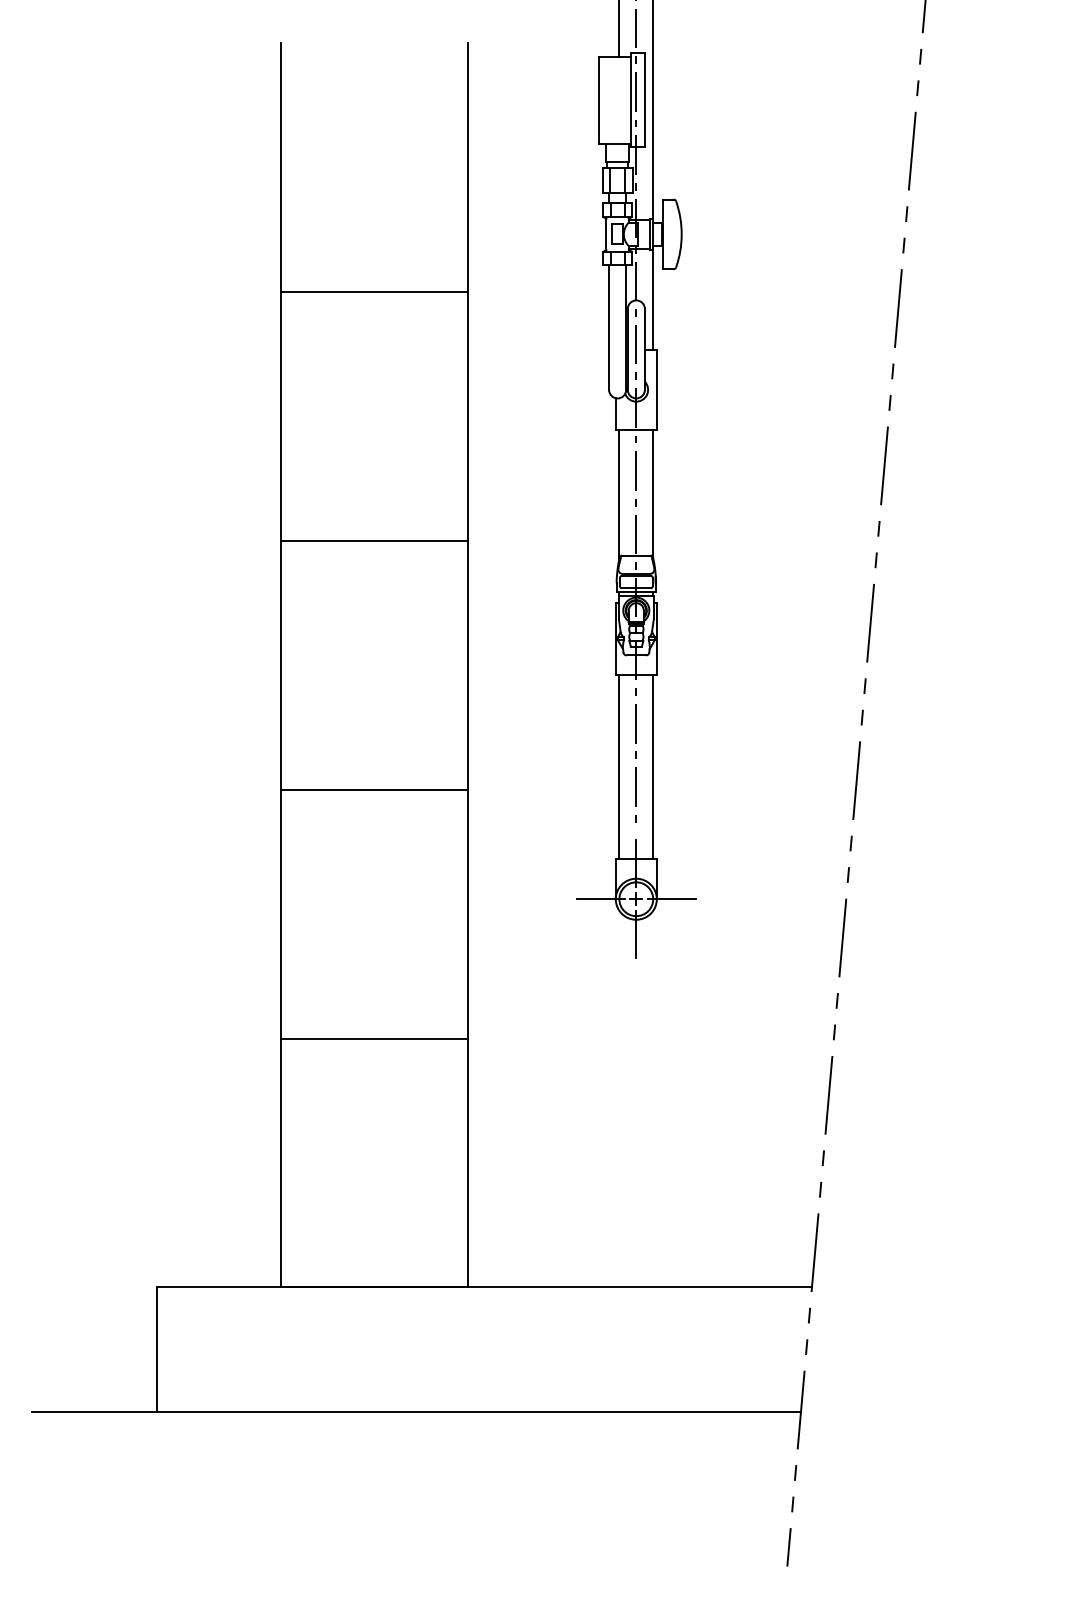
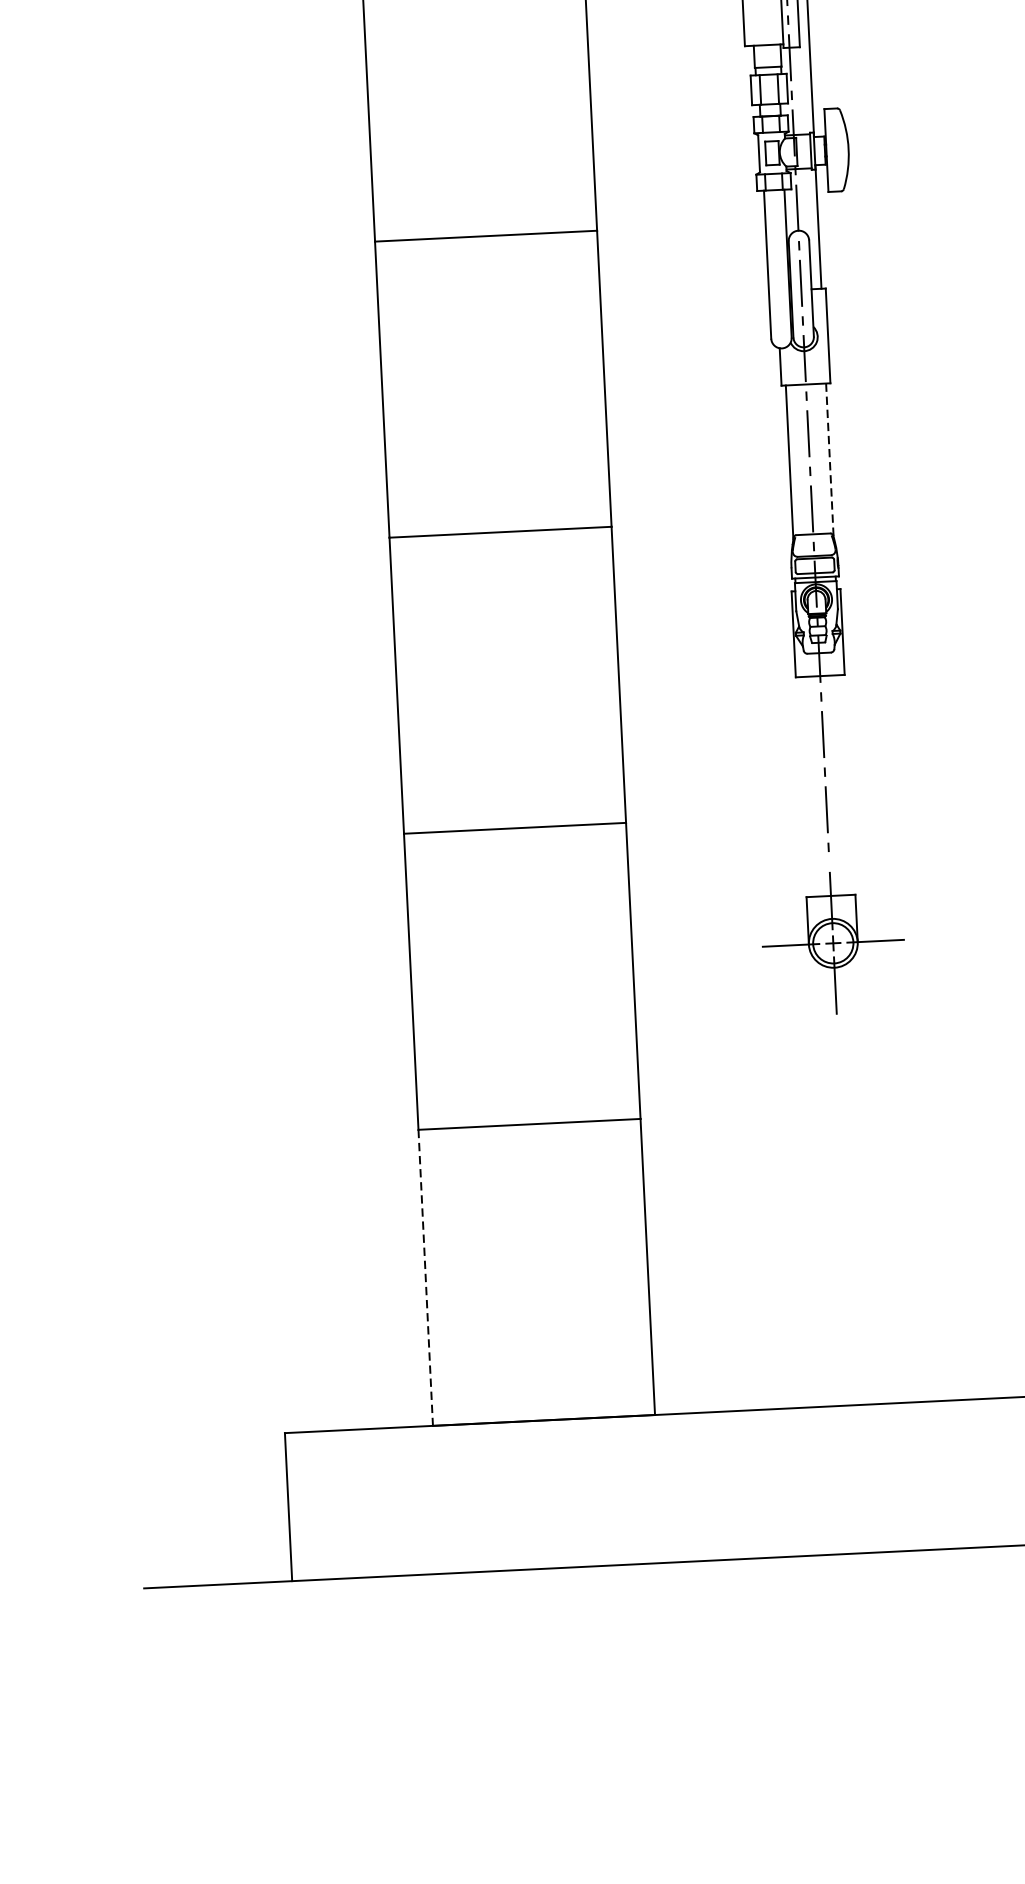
line: (653, 494) -> (830, 460), solid -> dashed
line: (619, 766) -> (805, 786), removed
line: (653, 766) -> (846, 784), removed
line: (280, 1163) -> (425, 1278), solid -> dashed

